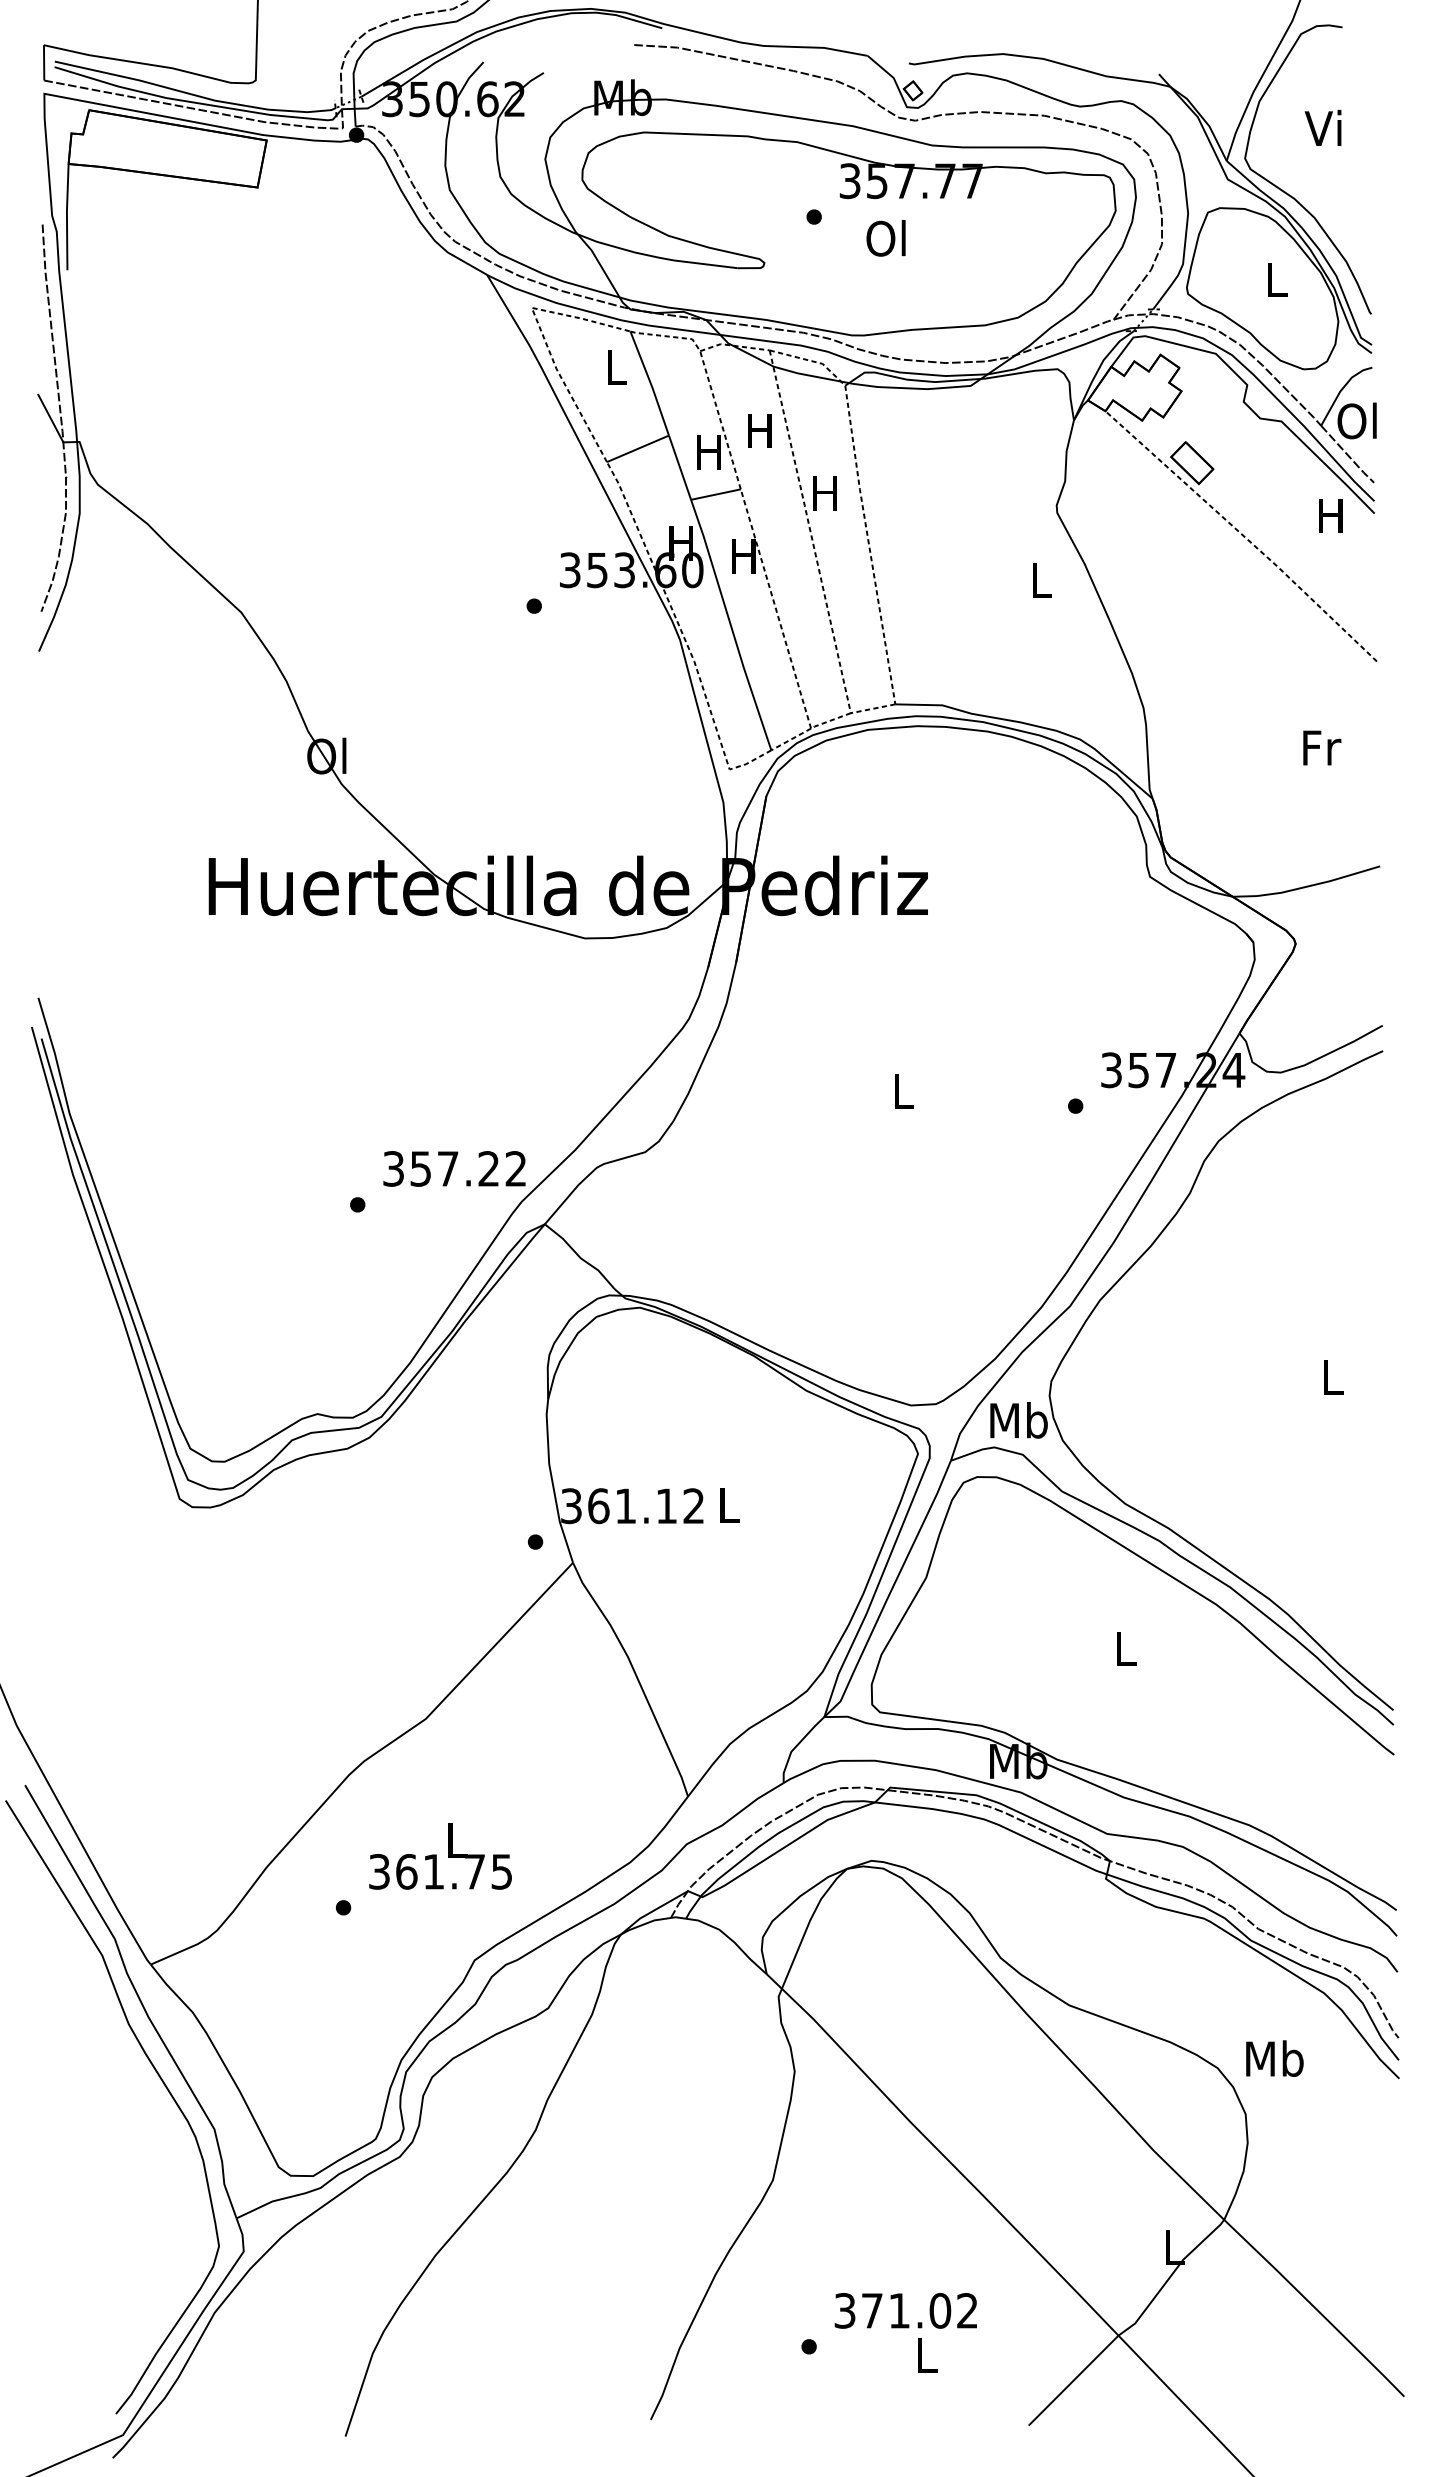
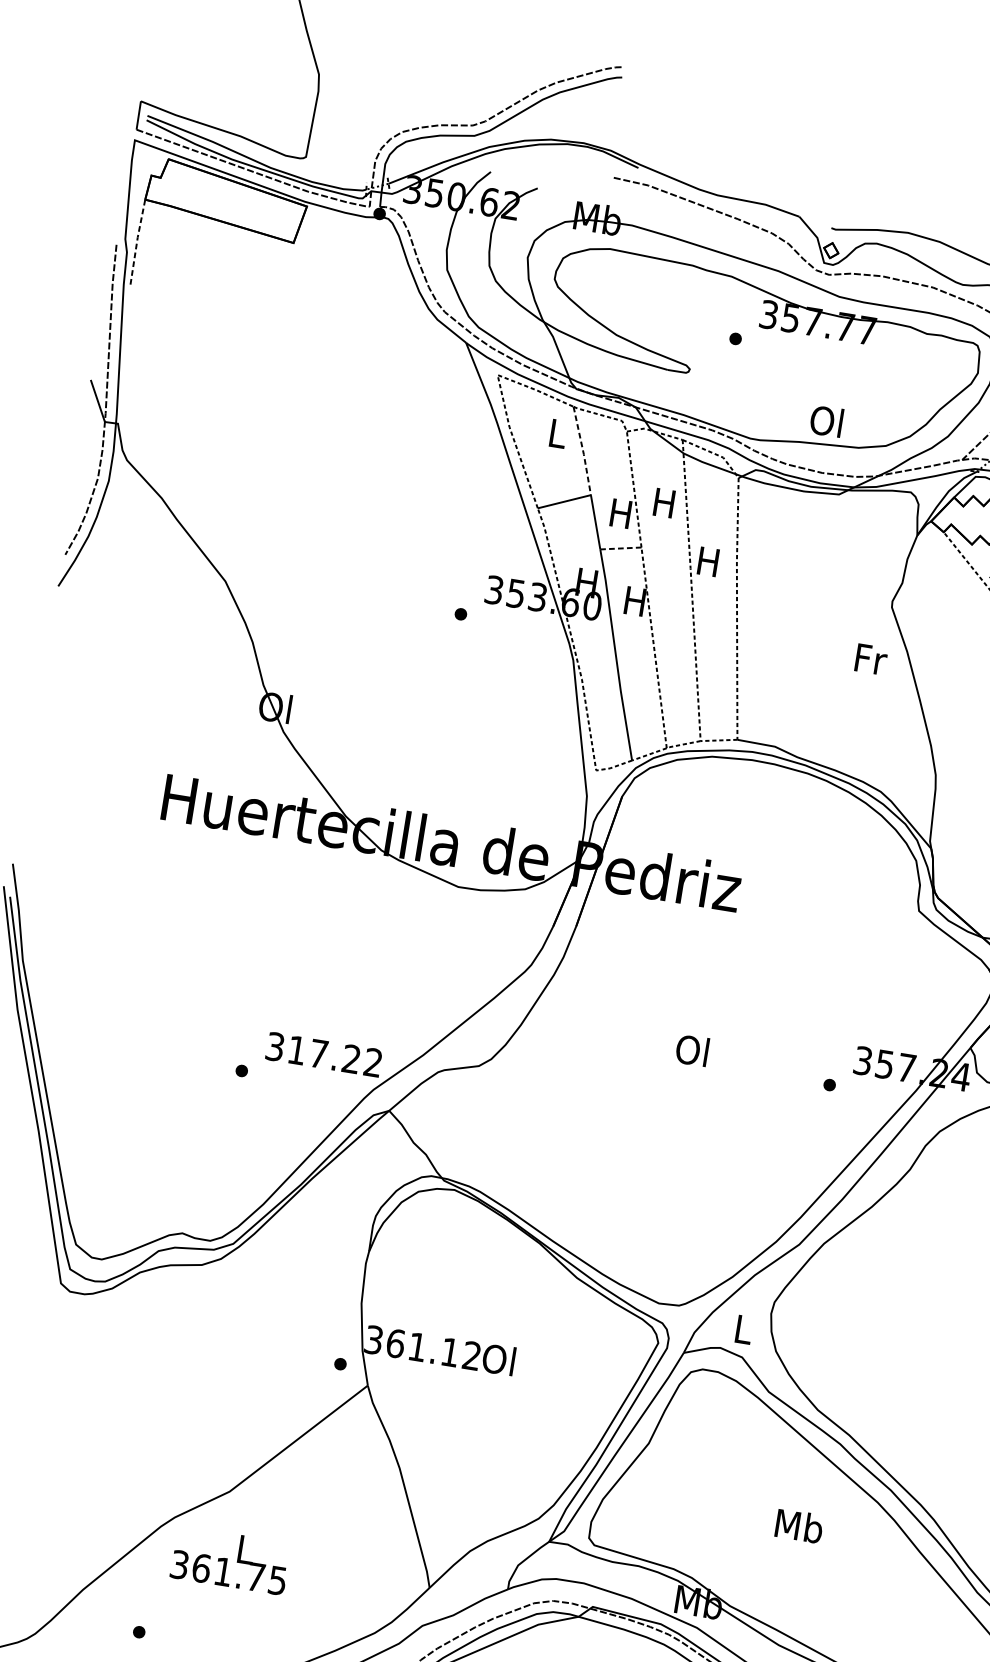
line: (66, 216) -> (136, 241), solid -> dashed
text: (885, 238) -> (826, 421), moved
line: (650, 384) -> (582, 451), solid -> dashed
line: (715, 494) -> (620, 548), solid -> dashed
text: (1042, 580) -> (871, 659), L -> Fr
text: (901, 1090) -> (692, 1049), L -> Ol
text: (420, 1168) -> (296, 1049), 357.22 -> 317.22
text: (1018, 1420) -> (743, 1329), Mb -> L
text: (726, 1505) -> (498, 1359), L -> Ol
text: (1125, 1648) -> (799, 1525), L -> Mb
text: (440, 1856) -> (230, 1560), moved

